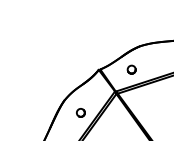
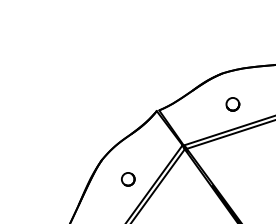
part: (131, 69) -> (232, 104), moved

